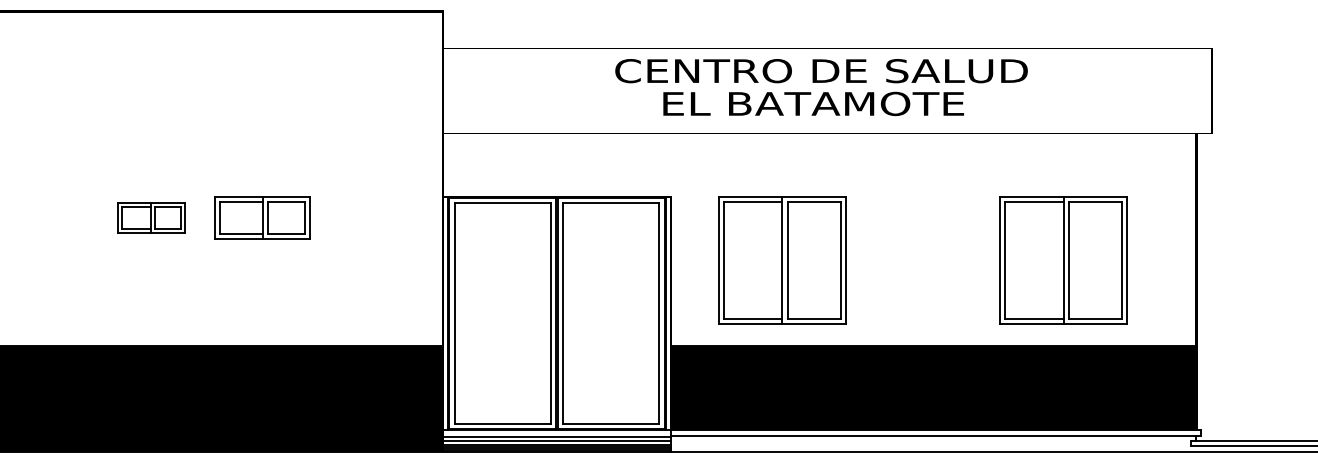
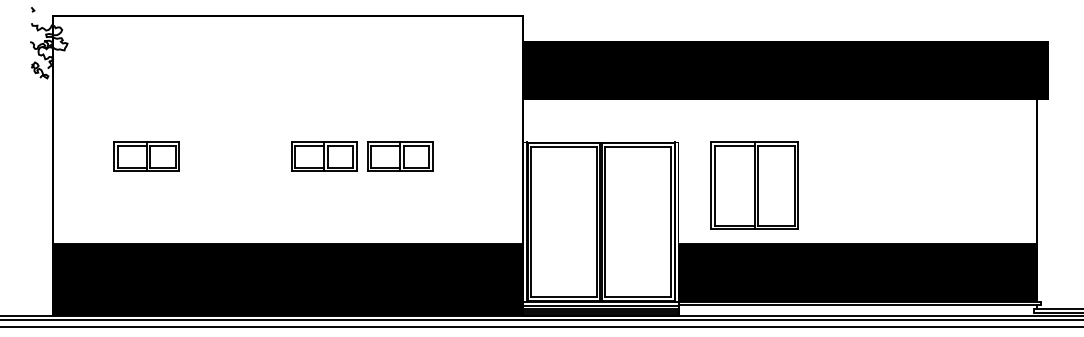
fill: (827, 91) -> (785, 70), added
part: (151, 217) -> (324, 156), size x1.43
part: (1063, 260) -> (946, 185), removed

